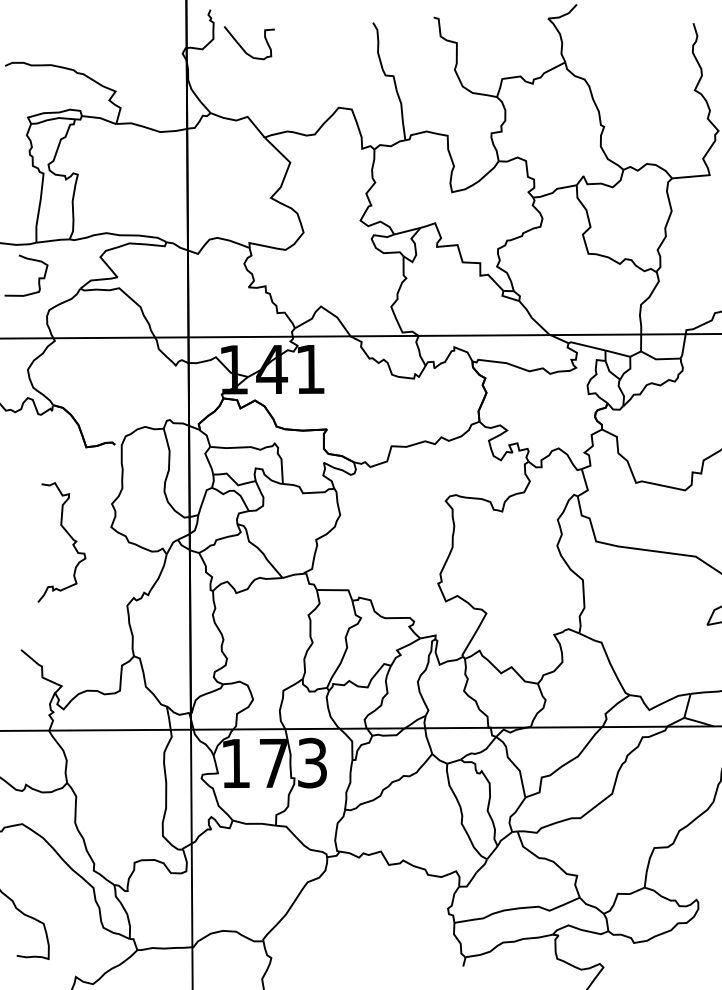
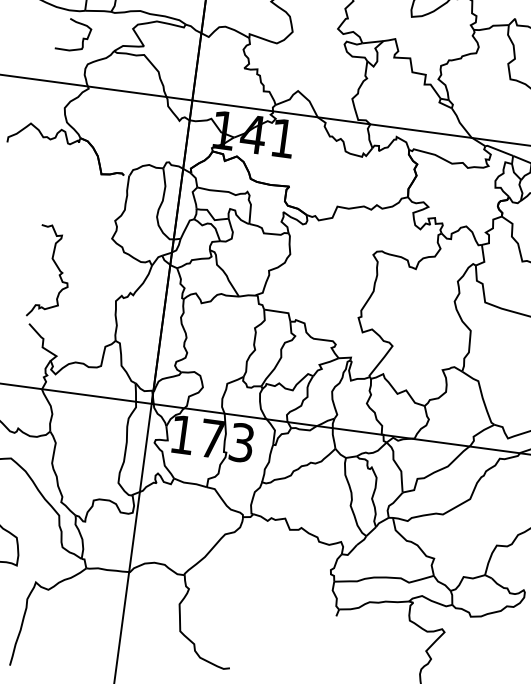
curve: (68, 535) -> (57, 267), moved

